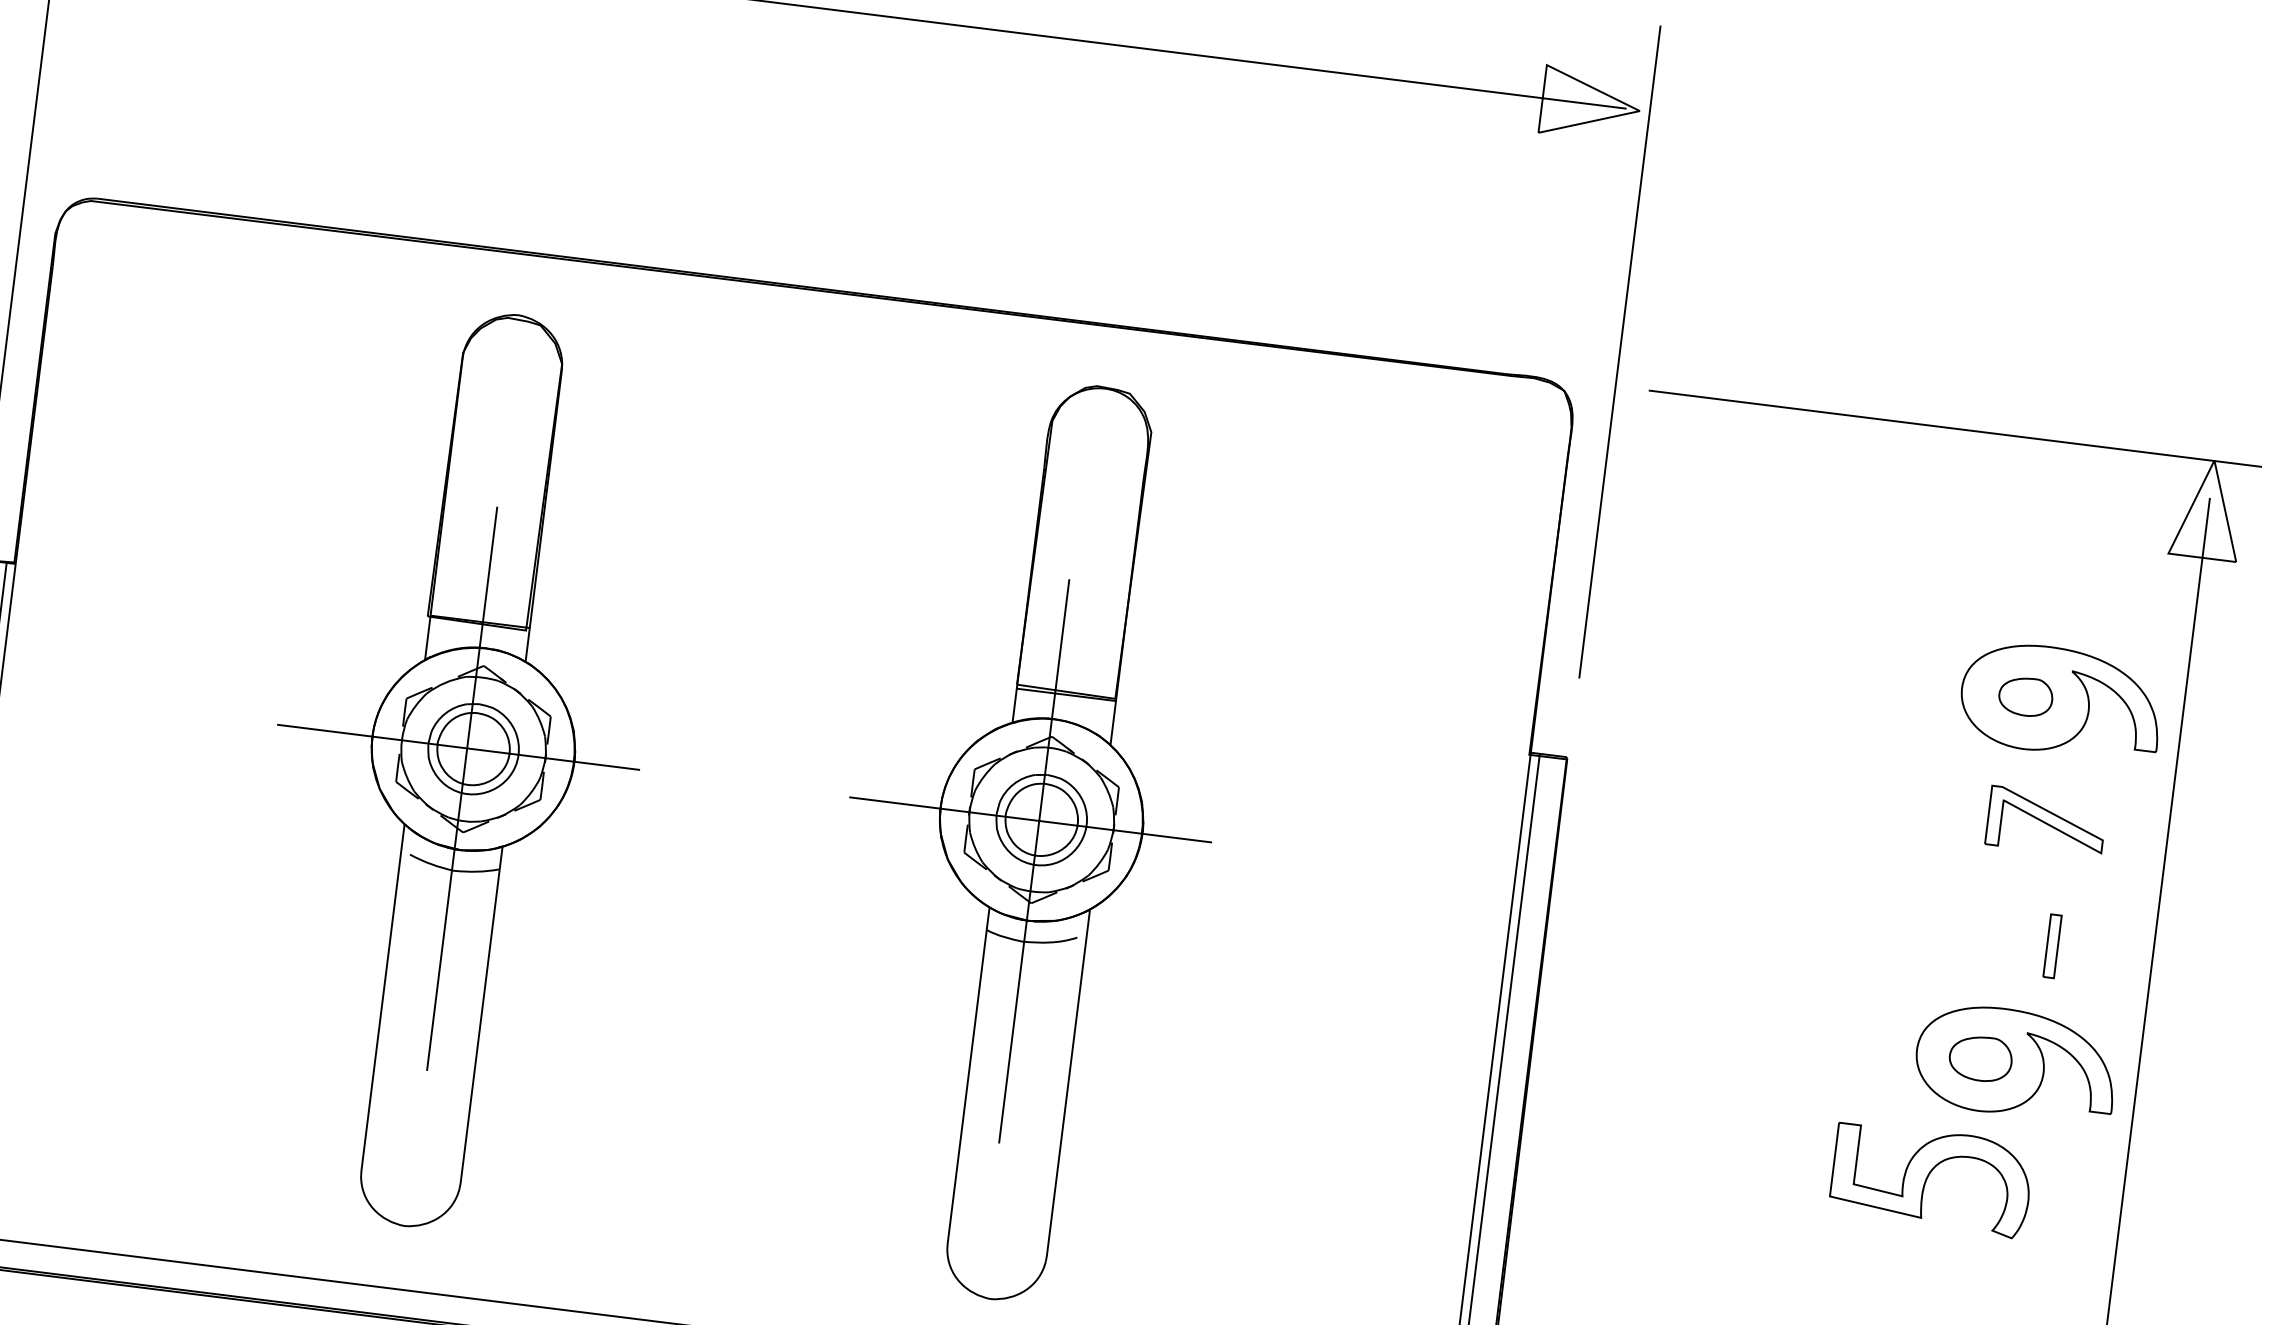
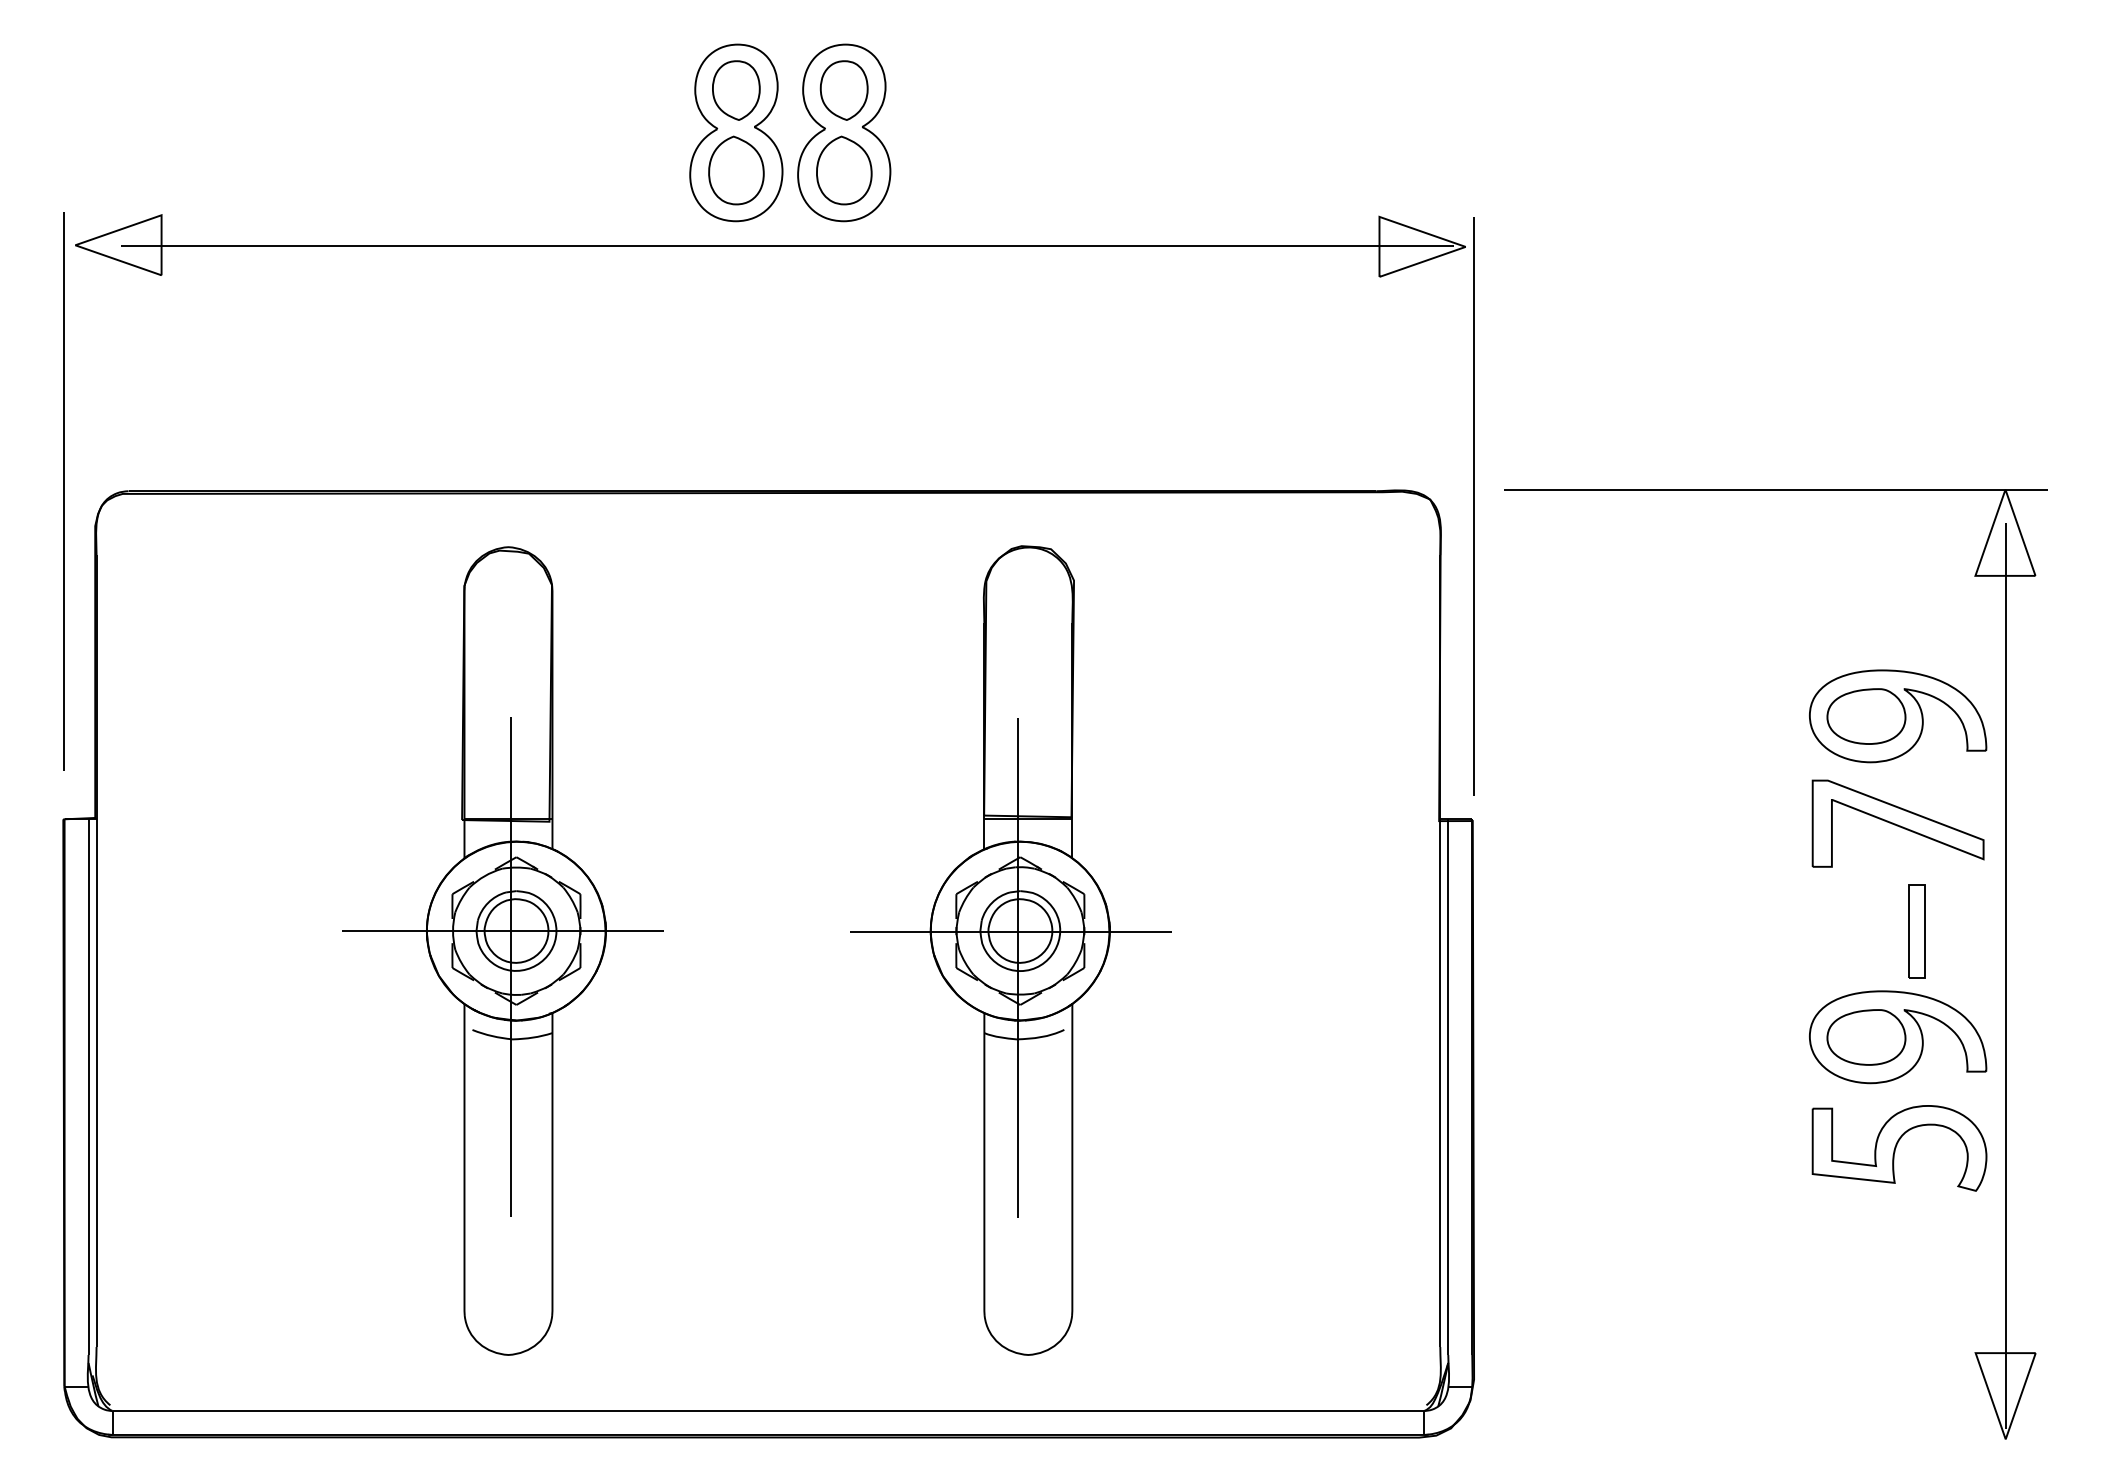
line: (1618, 351) -> (1473, 506), moved
part: (2025, 696) -> (1866, 716), size x1.67
part: (2045, 821) -> (1897, 823), size x1.67
part: (2052, 946) -> (1916, 931), size x1.67
part: (1980, 1058) -> (1866, 1037), size x1.43
part: (1931, 1179) -> (1899, 1148), moved

